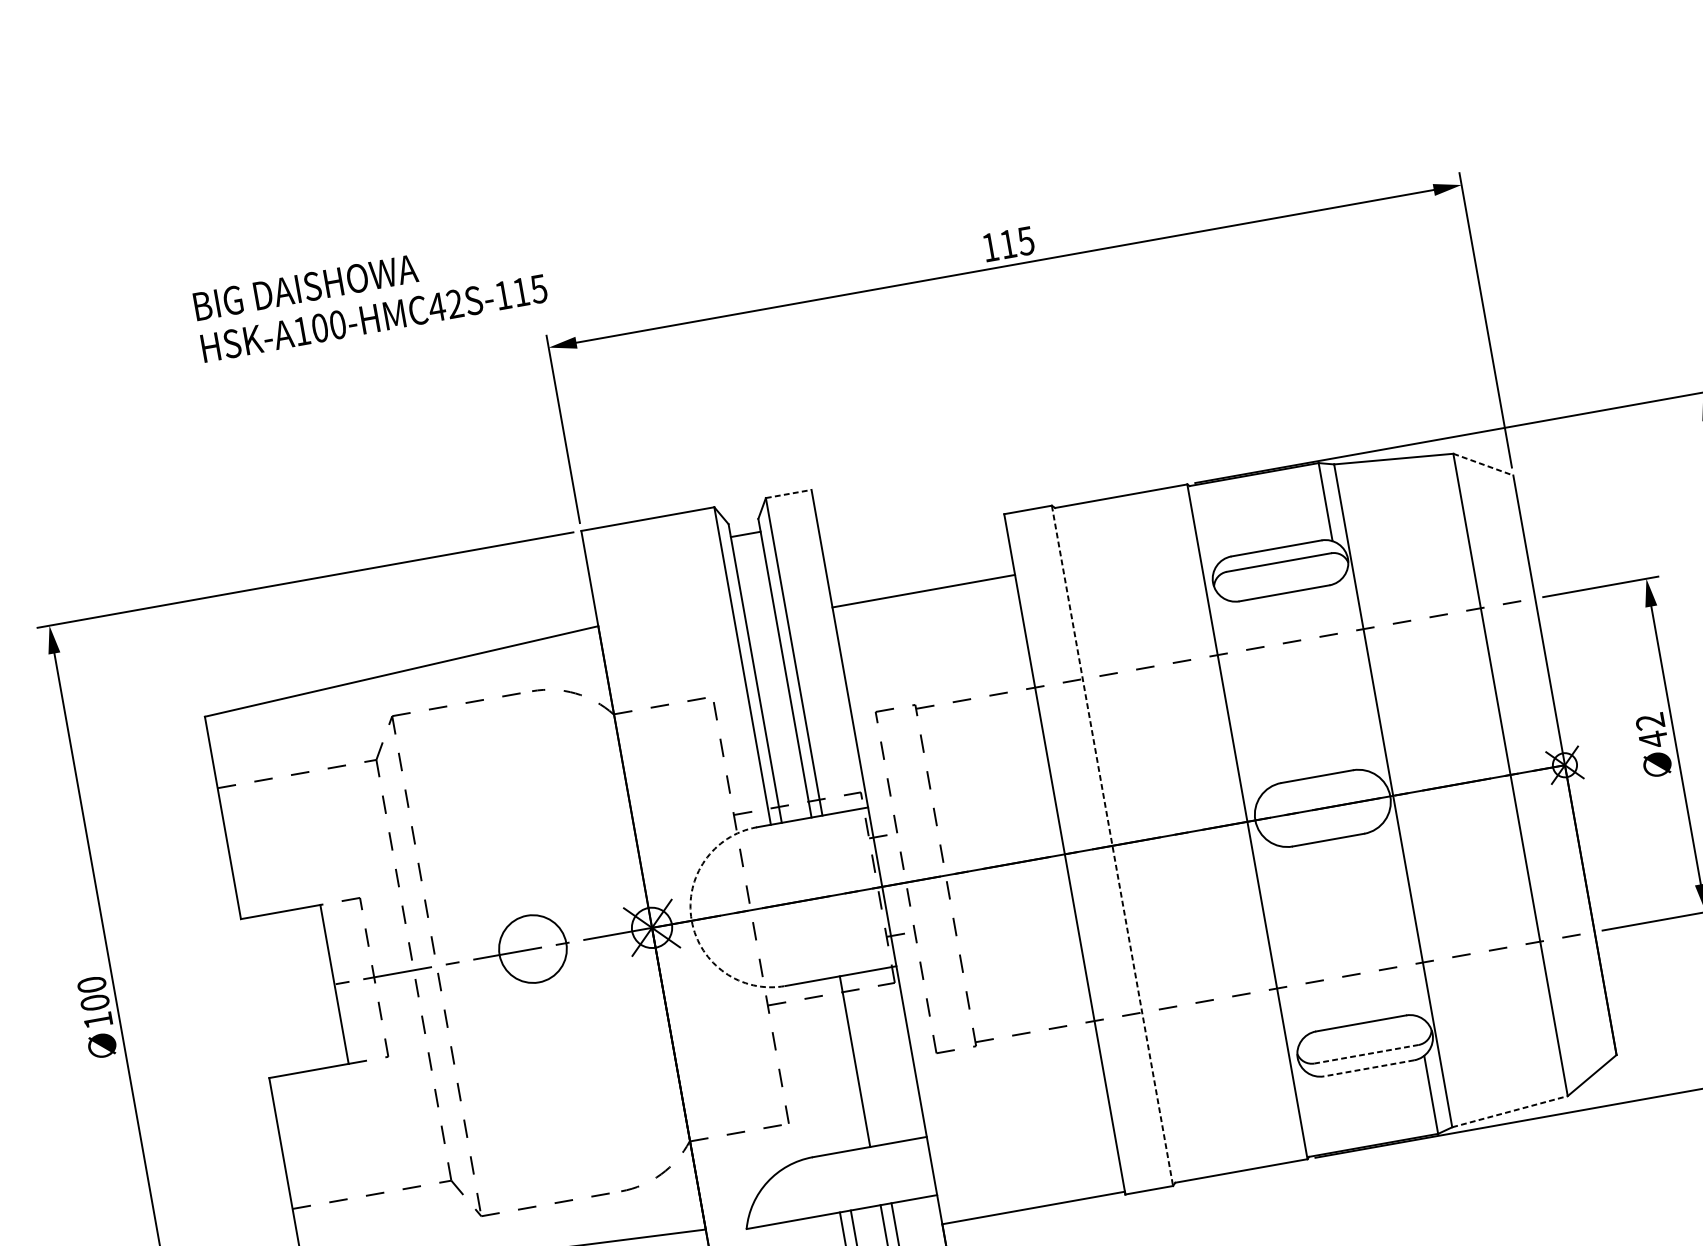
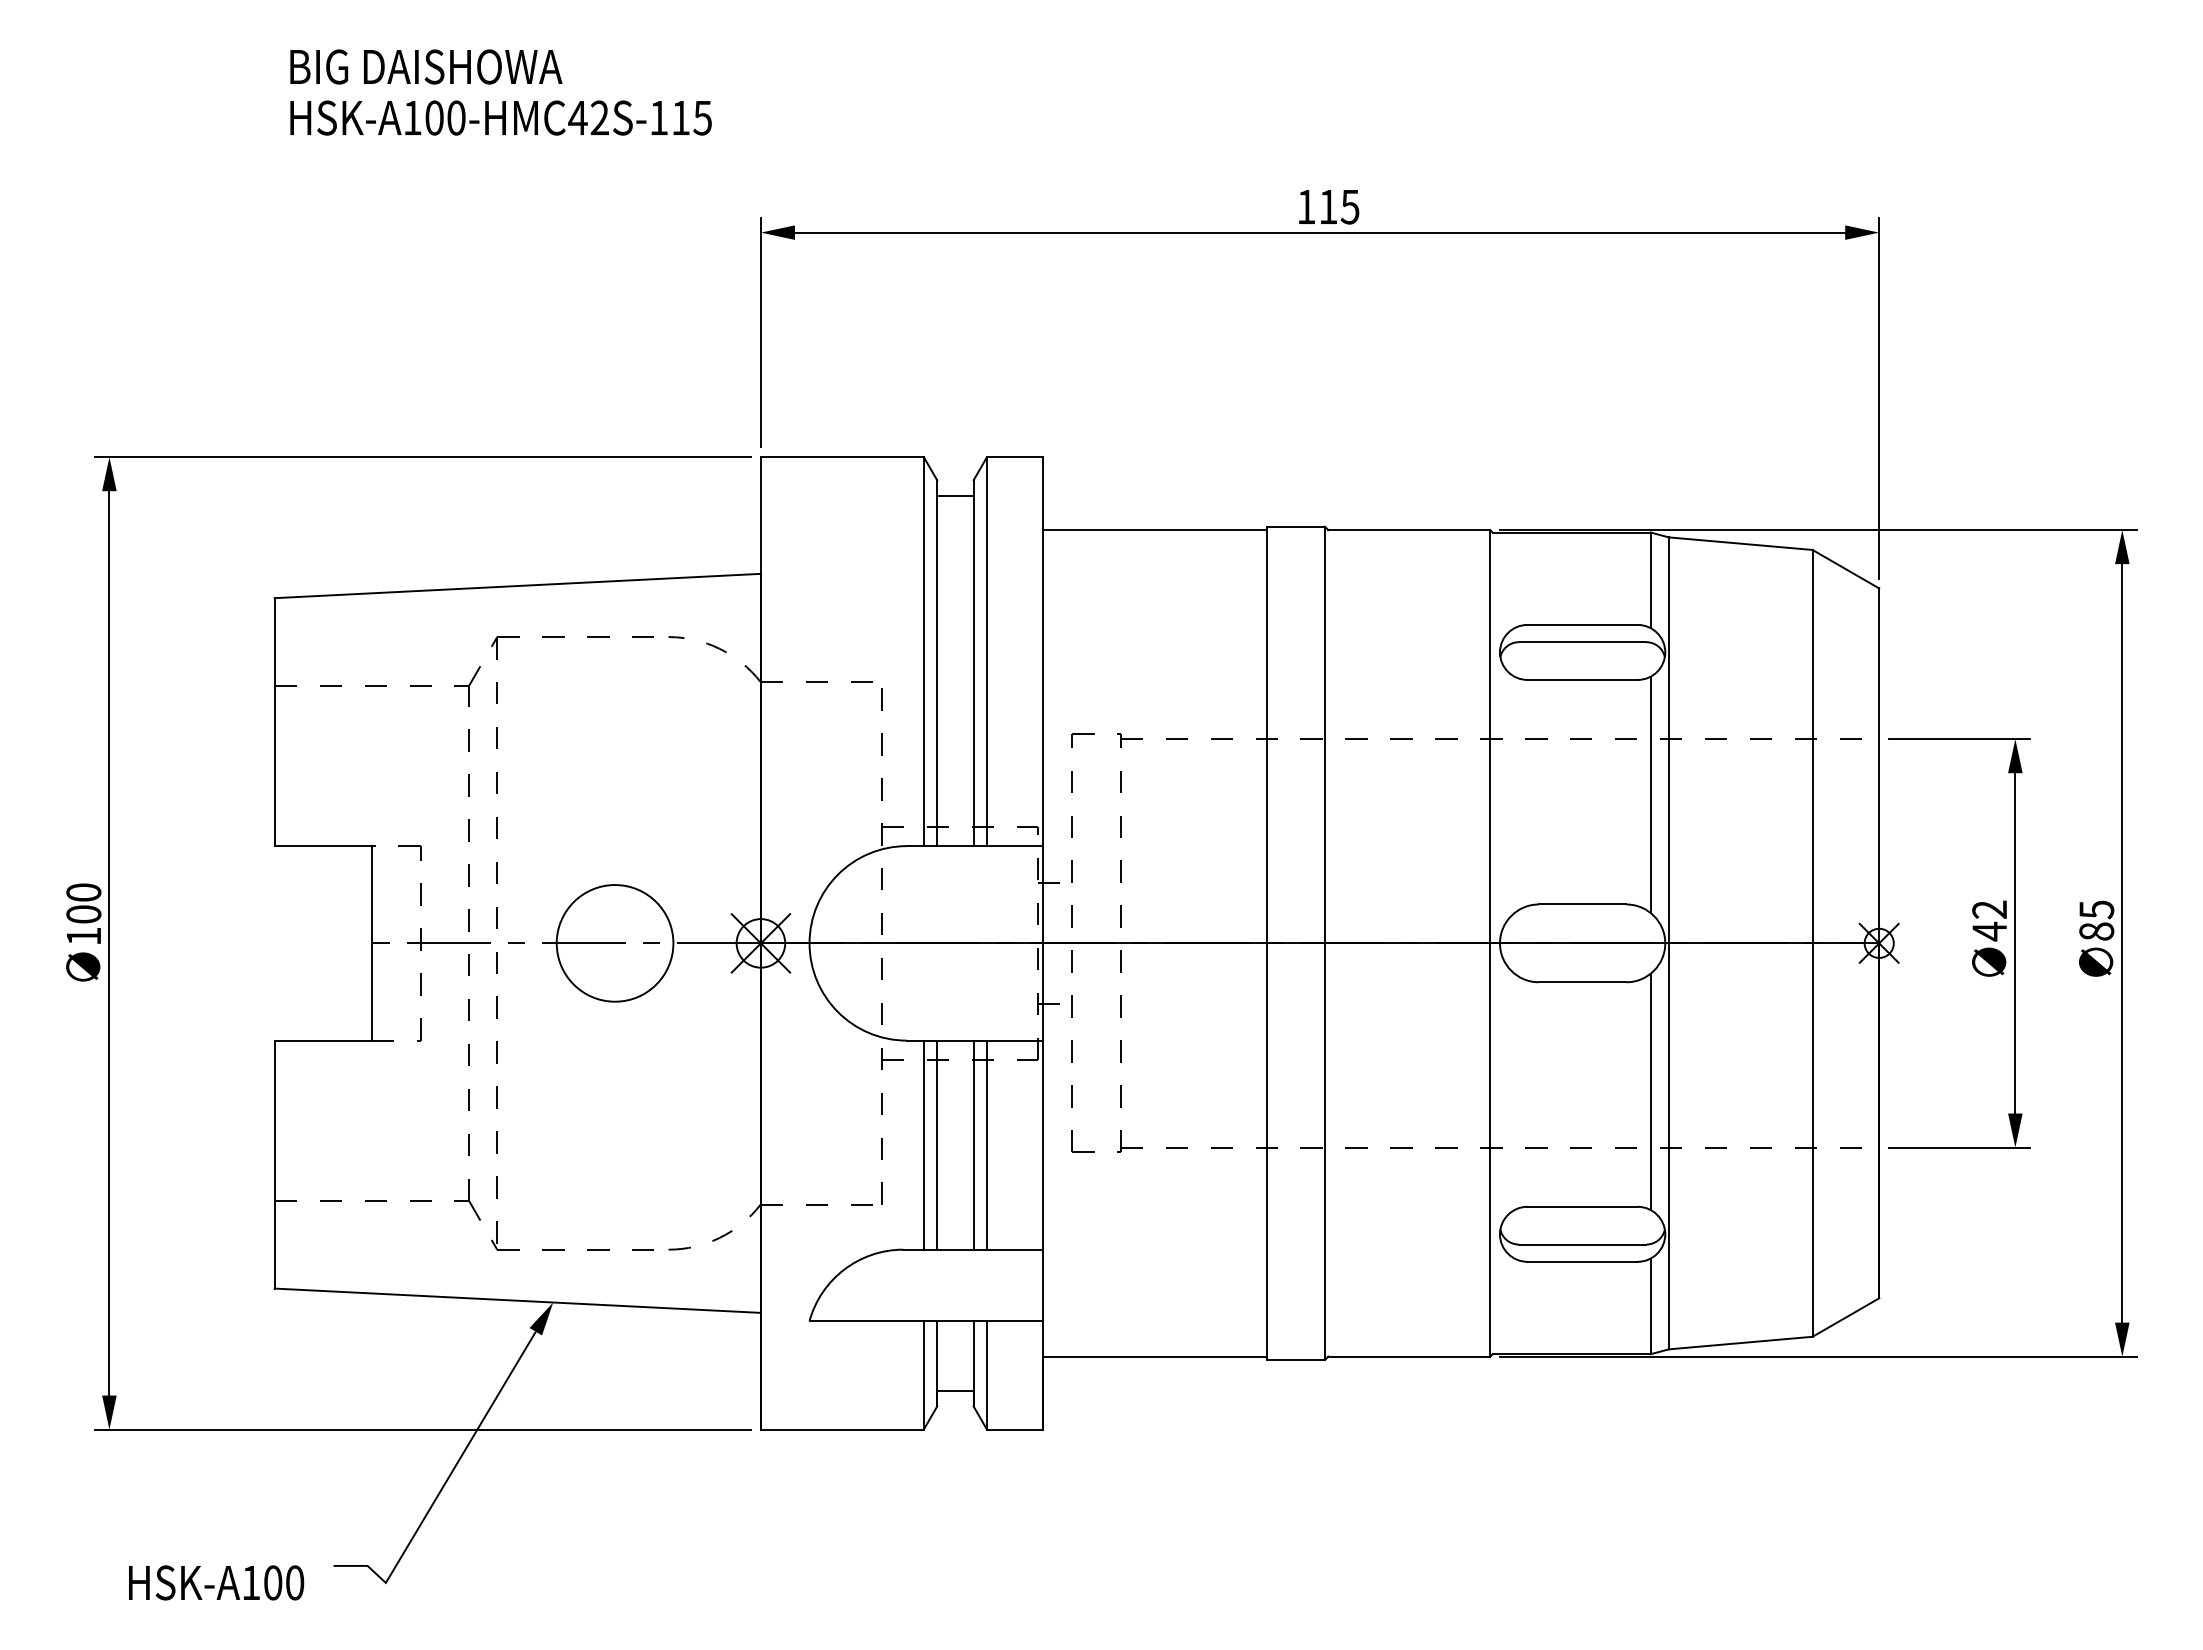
text: (370, 297) -> (500, 92), moved
line: (1483, 464) -> (1846, 569), dashed -> solid
line: (788, 494) -> (1014, 457), dashed -> solid
line: (923, 591) -> (1154, 530), moved
line: (1356, 676) -> (1650, 794), added
line: (1112, 846) -> (1324, 943), dashed -> solid
line: (1399, 919) -> (1650, 1091), added
arc: (691, 920) -> (809, 943), dashed -> solid
circle: (532, 949) -> (614, 943), size x1.43
line: (1366, 1054) -> (1582, 1244), dashed -> solid
line: (866, 1059) -> (987, 1144), added
line: (825, 1066) -> (937, 1144), added
line: (814, 1068) -> (923, 1144), added
line: (1369, 1068) -> (1582, 1261), dashed -> solid
line: (1510, 1111) -> (1741, 1343), dashed -> solid

